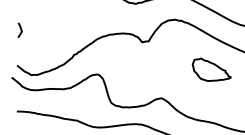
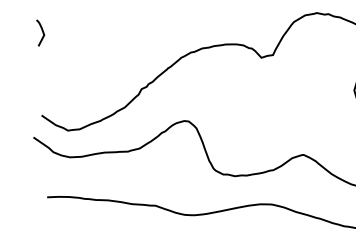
curve: (20, 29) -> (41, 31), moved

